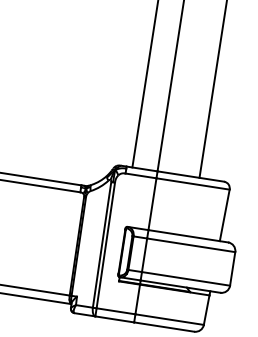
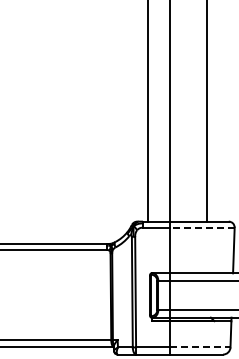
line: (192, 183) -> (201, 227), solid -> dashed
line: (169, 319) -> (200, 347), solid -> dashed

